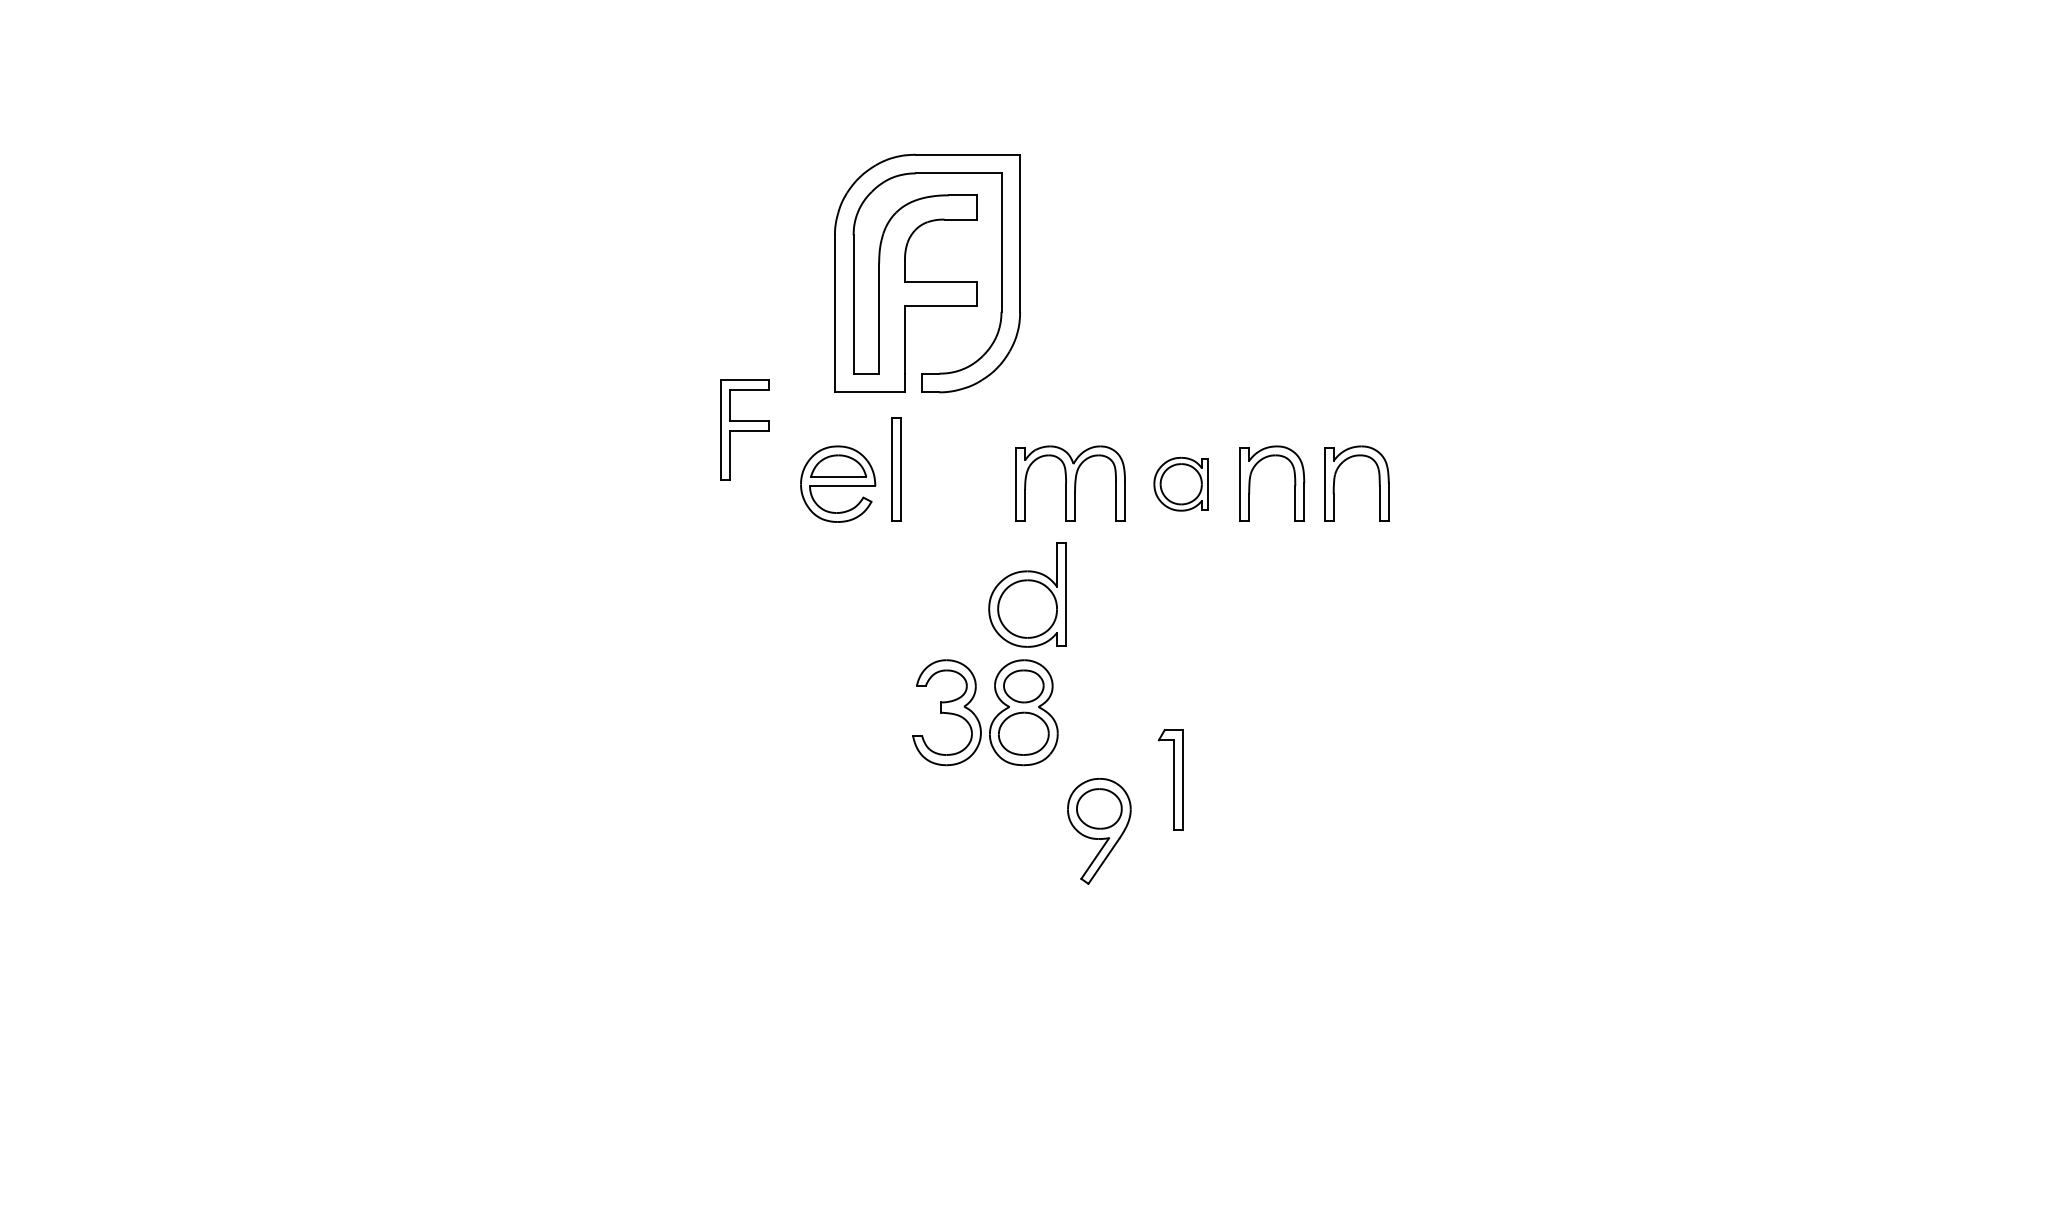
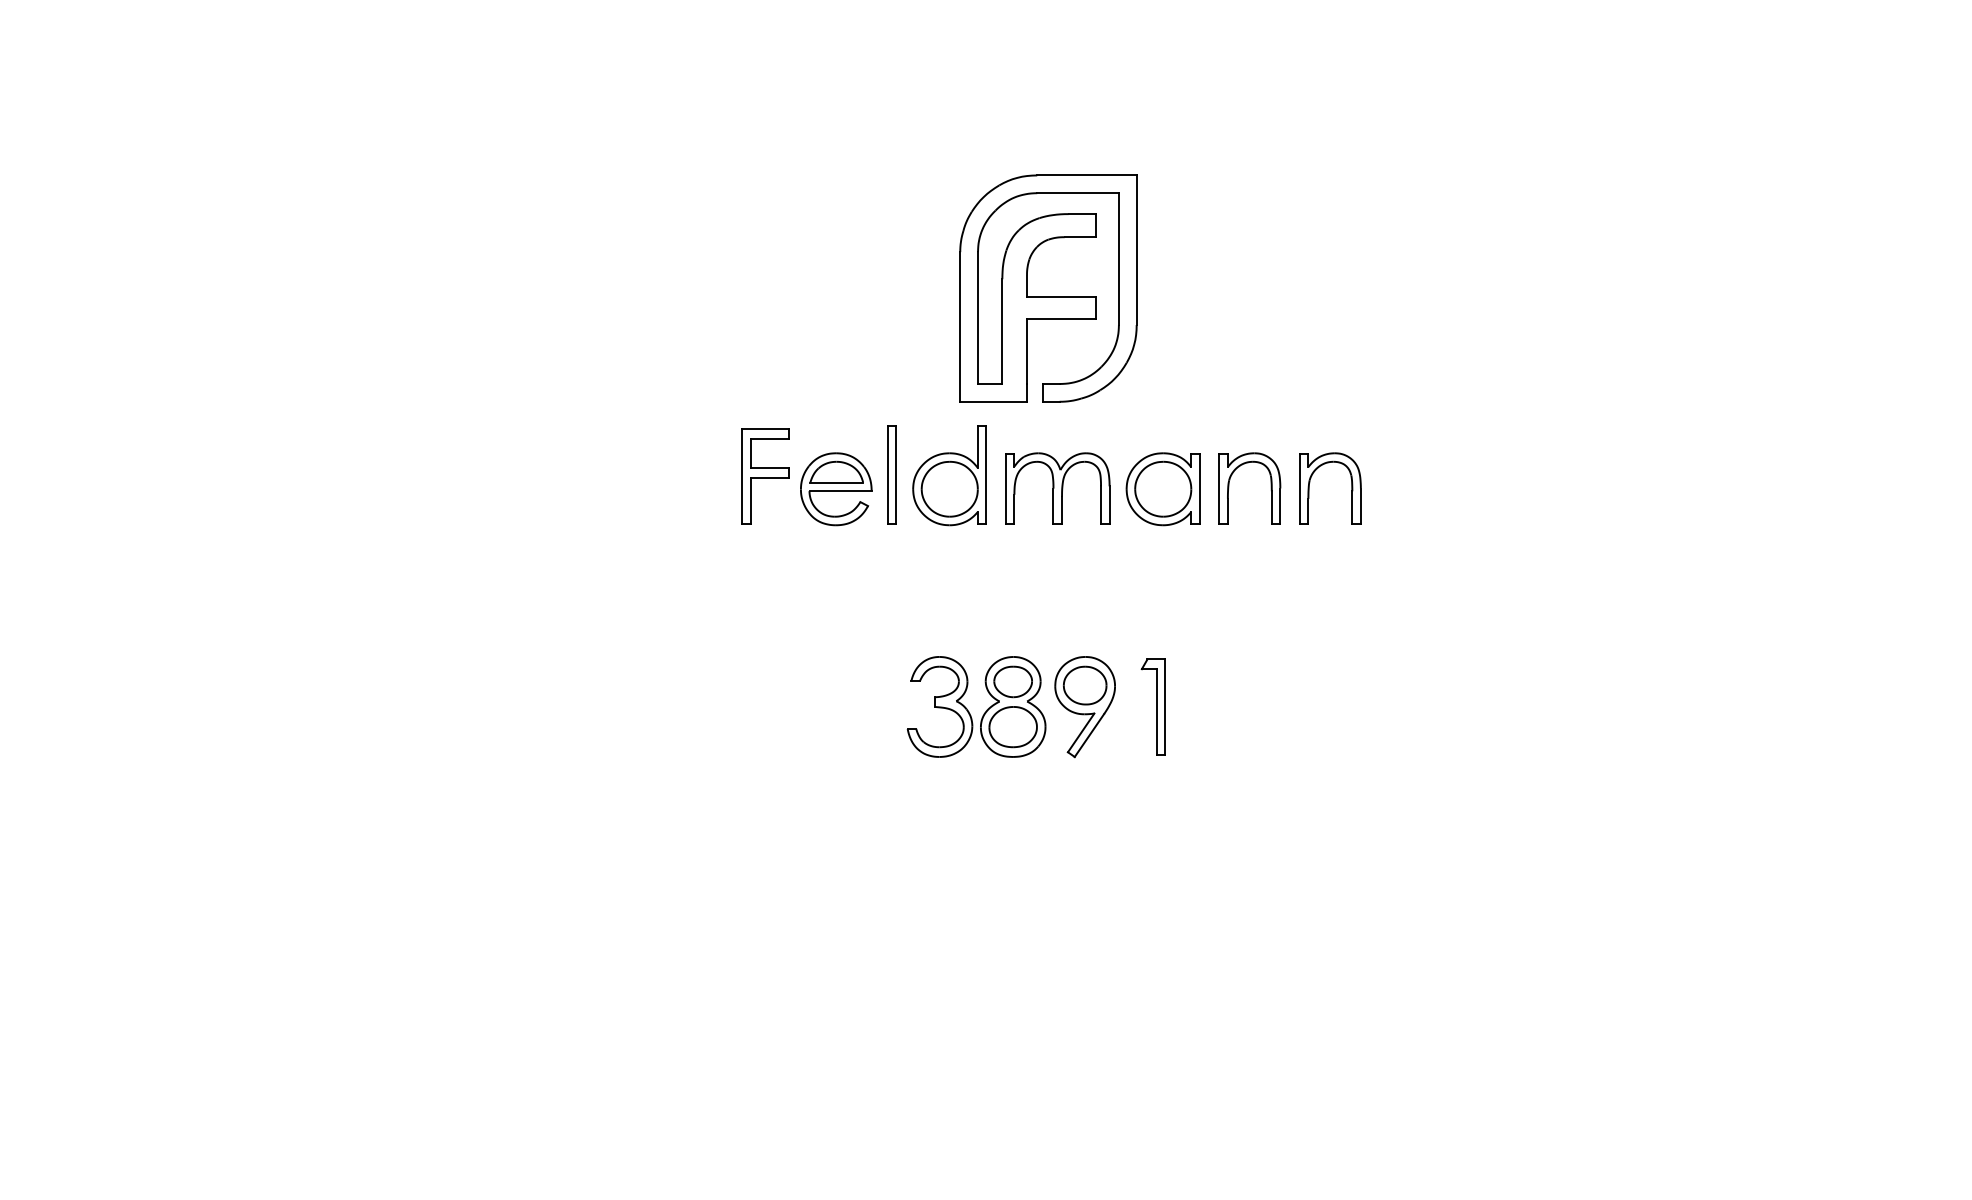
part: (927, 281) -> (1048, 296), moved
part: (744, 429) -> (765, 476), moved
part: (1180, 484) -> (1162, 489), size x1.43
part: (1027, 594) -> (949, 475), moved
part: (1170, 779) -> (1152, 706), moved
part: (1098, 831) -> (1084, 707), moved

